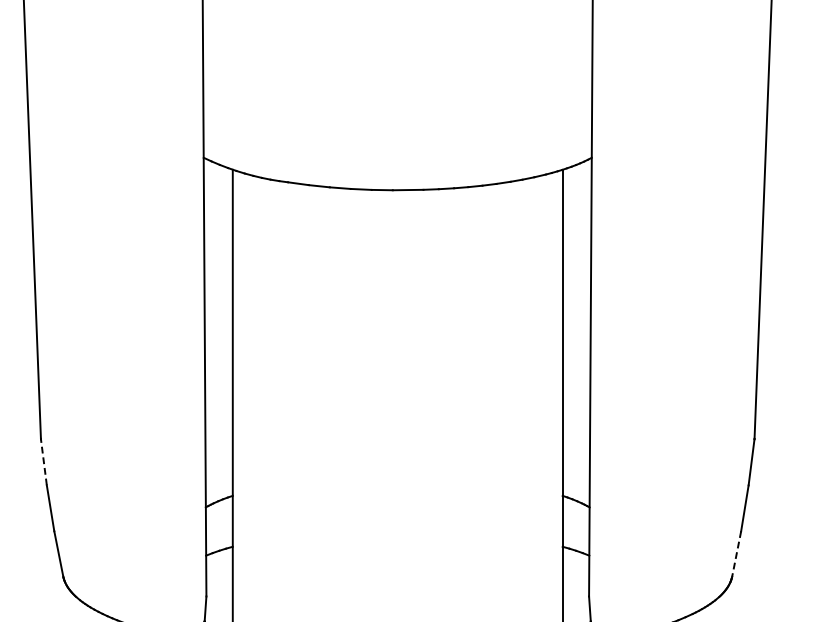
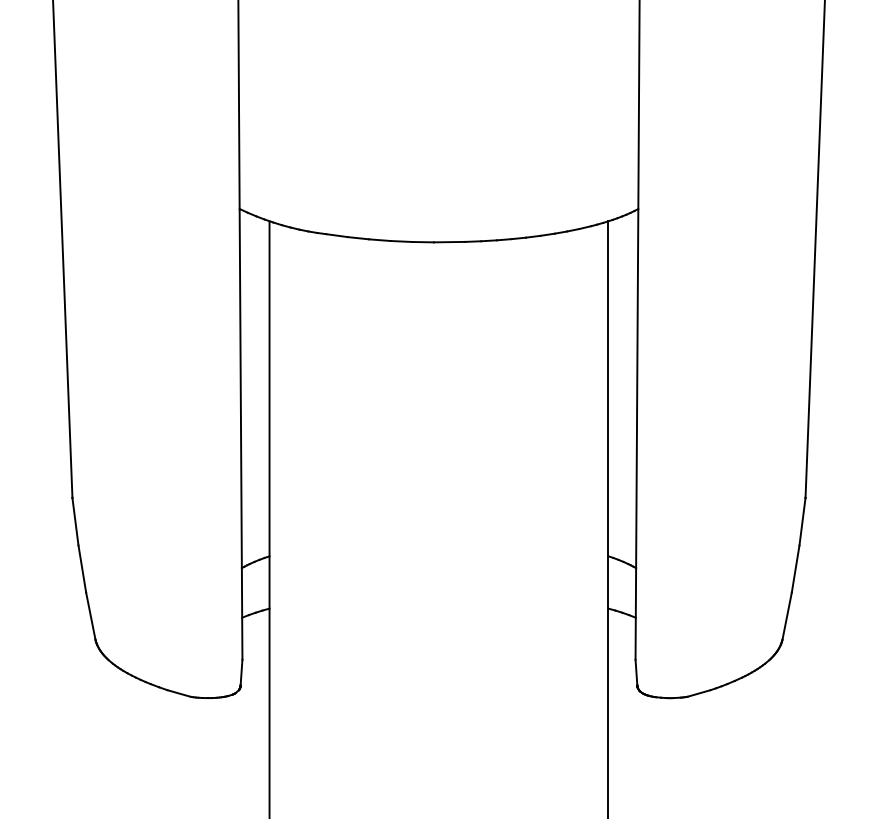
line: (43, 461) -> (75, 521), dashed -> solid
line: (736, 554) -> (787, 616), dashed -> solid

